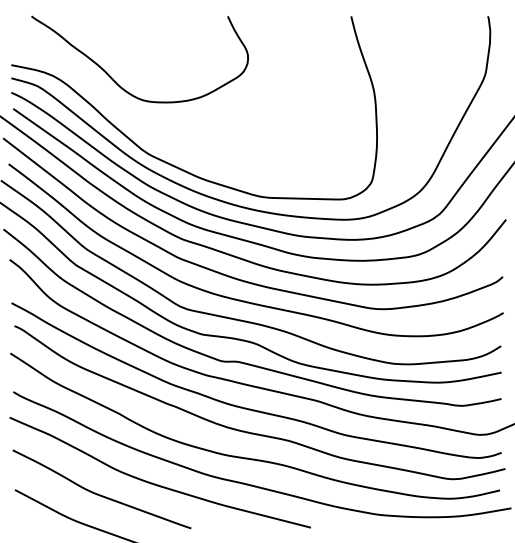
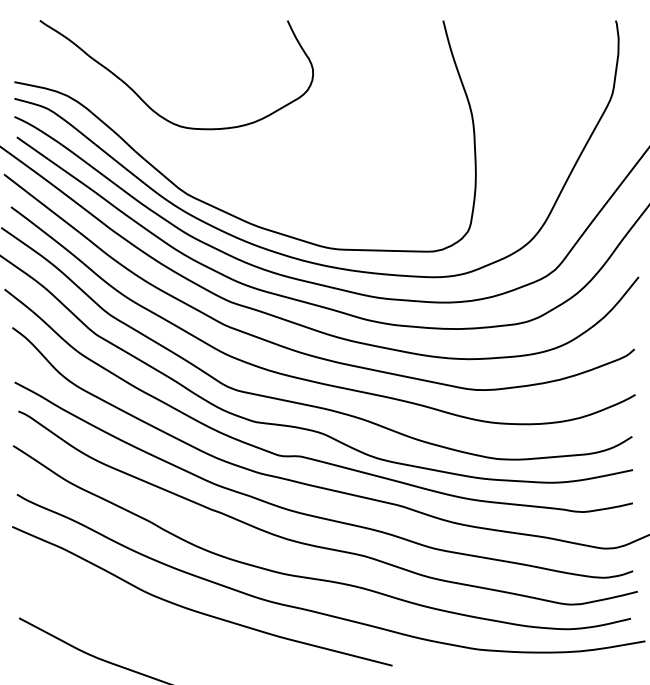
curve: (99, 494) -> (125, 623), removed

